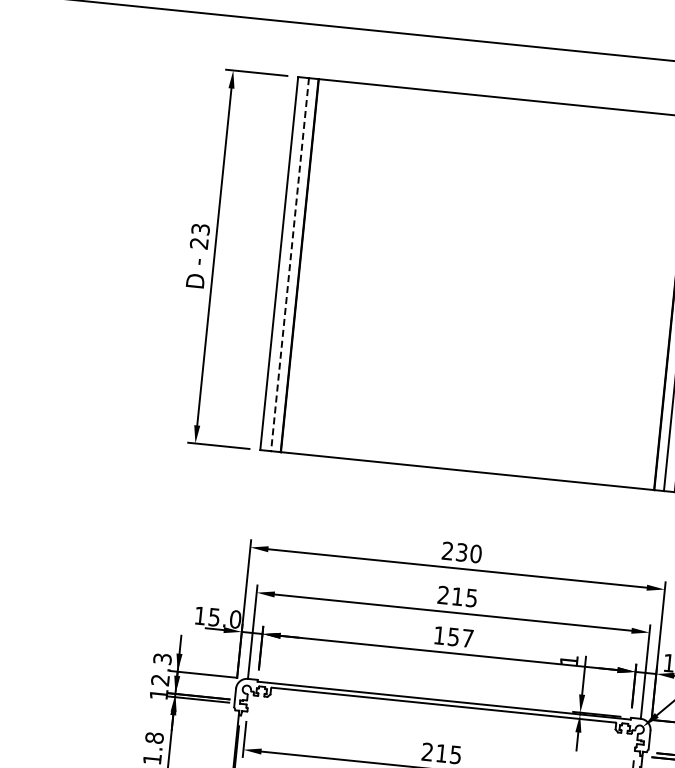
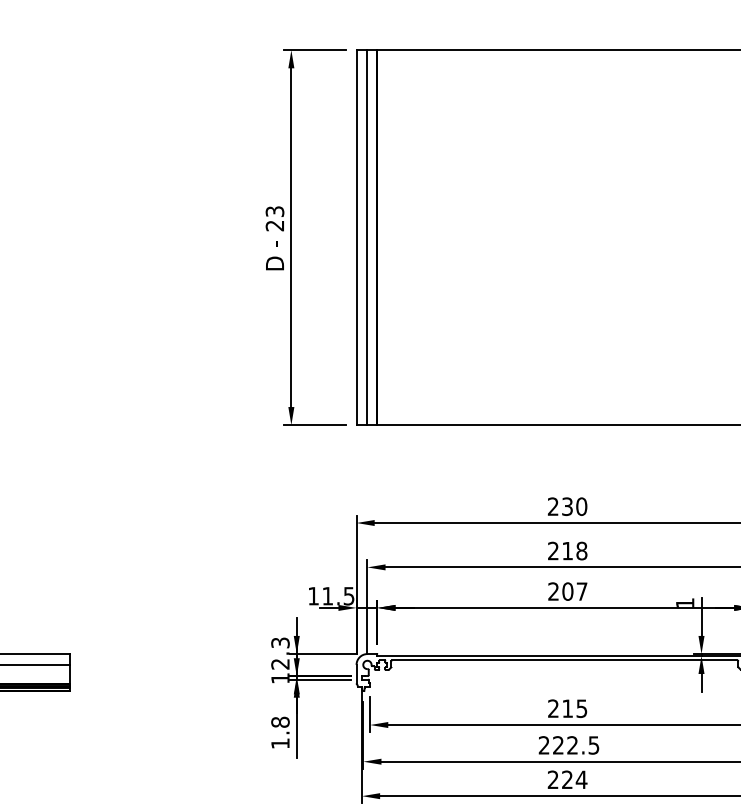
line: (290, 265) -> (367, 238), dashed -> solid
text: (471, 597) -> (581, 550), 215 -> 218
text: (225, 617) -> (338, 595), 15.0 -> 11.5
text: (446, 636) -> (560, 591), 157 -> 207

